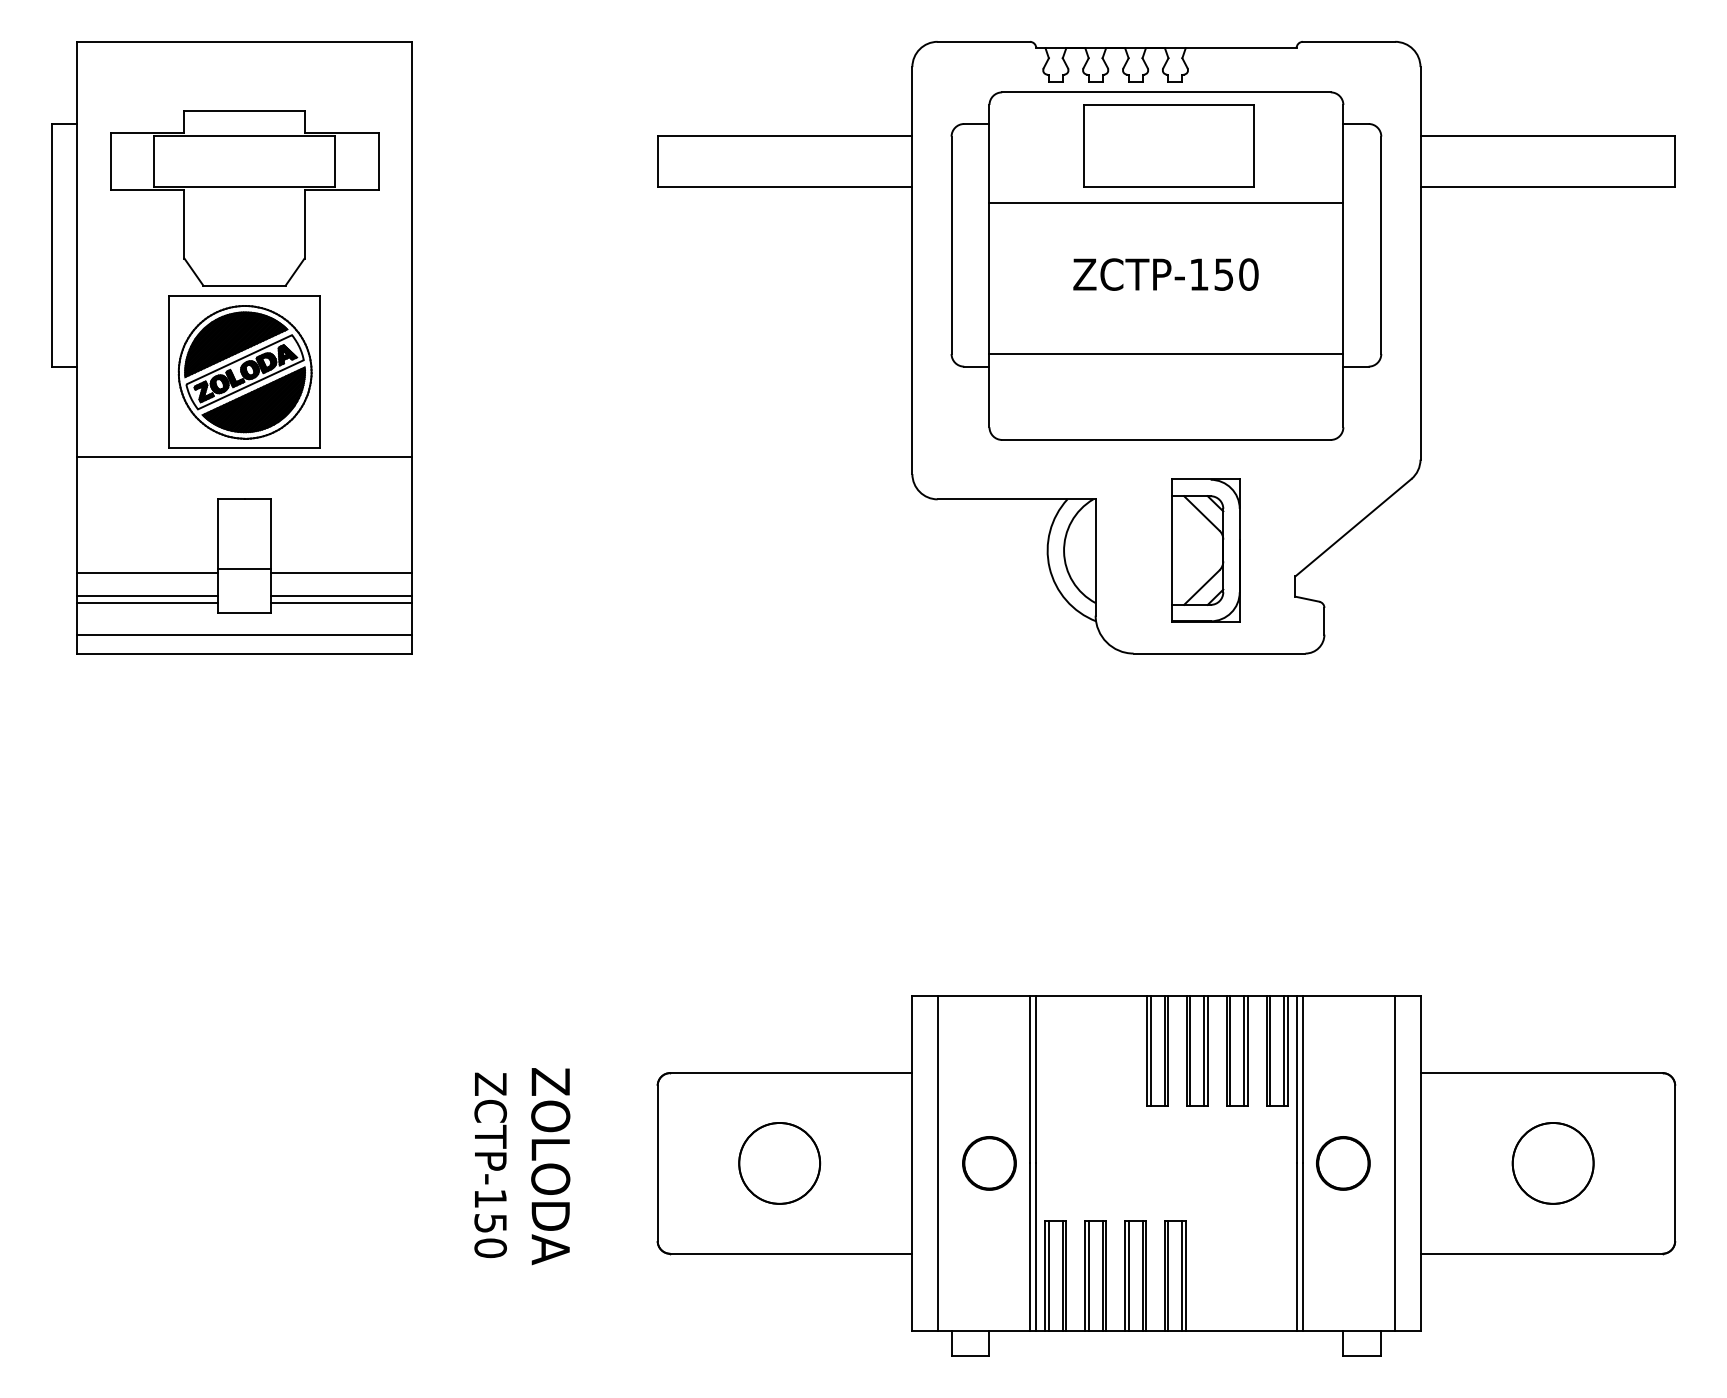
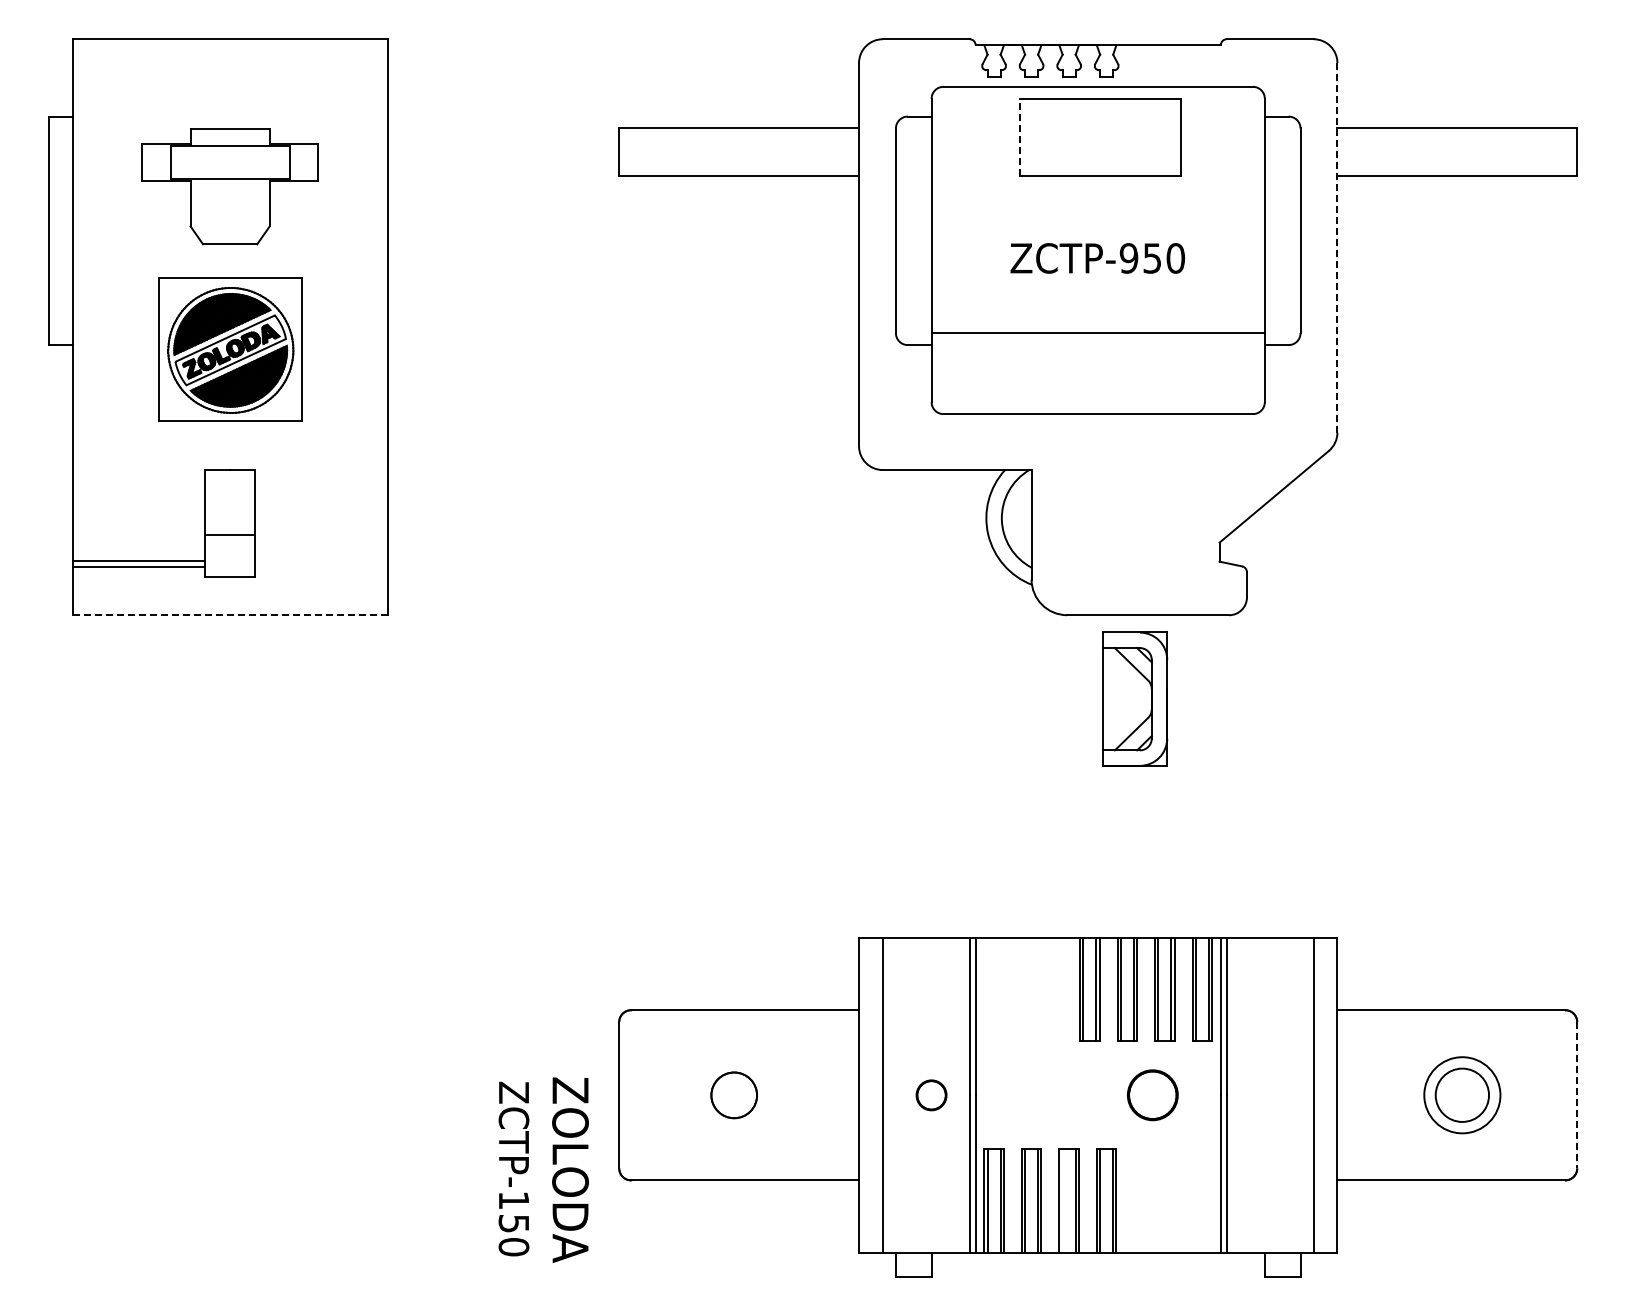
line: (1083, 146) -> (1020, 137), solid -> dashed
part: (243, 198) -> (229, 186), size x0.7
line: (1165, 203) -> (1097, 191), removed
line: (1420, 263) -> (1337, 247), solid -> dashed
text: (1198, 274) -> (1128, 258), ZCTP-150 -> ZCTP-950
line: (243, 456) -> (229, 429), removed
part: (1206, 549) -> (1135, 698), moved
line: (147, 573) -> (138, 539), removed
line: (341, 573) -> (321, 539), removed
line: (341, 596) -> (321, 561), removed
line: (341, 602) -> (321, 567), removed
line: (243, 634) -> (229, 597), removed
line: (244, 653) -> (230, 615), solid -> dashed
circle: (780, 1163) -> (734, 1095), size x0.6
part: (989, 1163) -> (931, 1095), size x0.6
part: (1343, 1163) -> (1152, 1095), moved
circle: (1553, 1163) -> (1462, 1095), size x0.7
line: (1675, 1163) -> (1577, 1095), solid -> dashed
text: (522, 1165) -> (543, 1169), moved
line: (1128, 1275) -> (1062, 1200), removed

